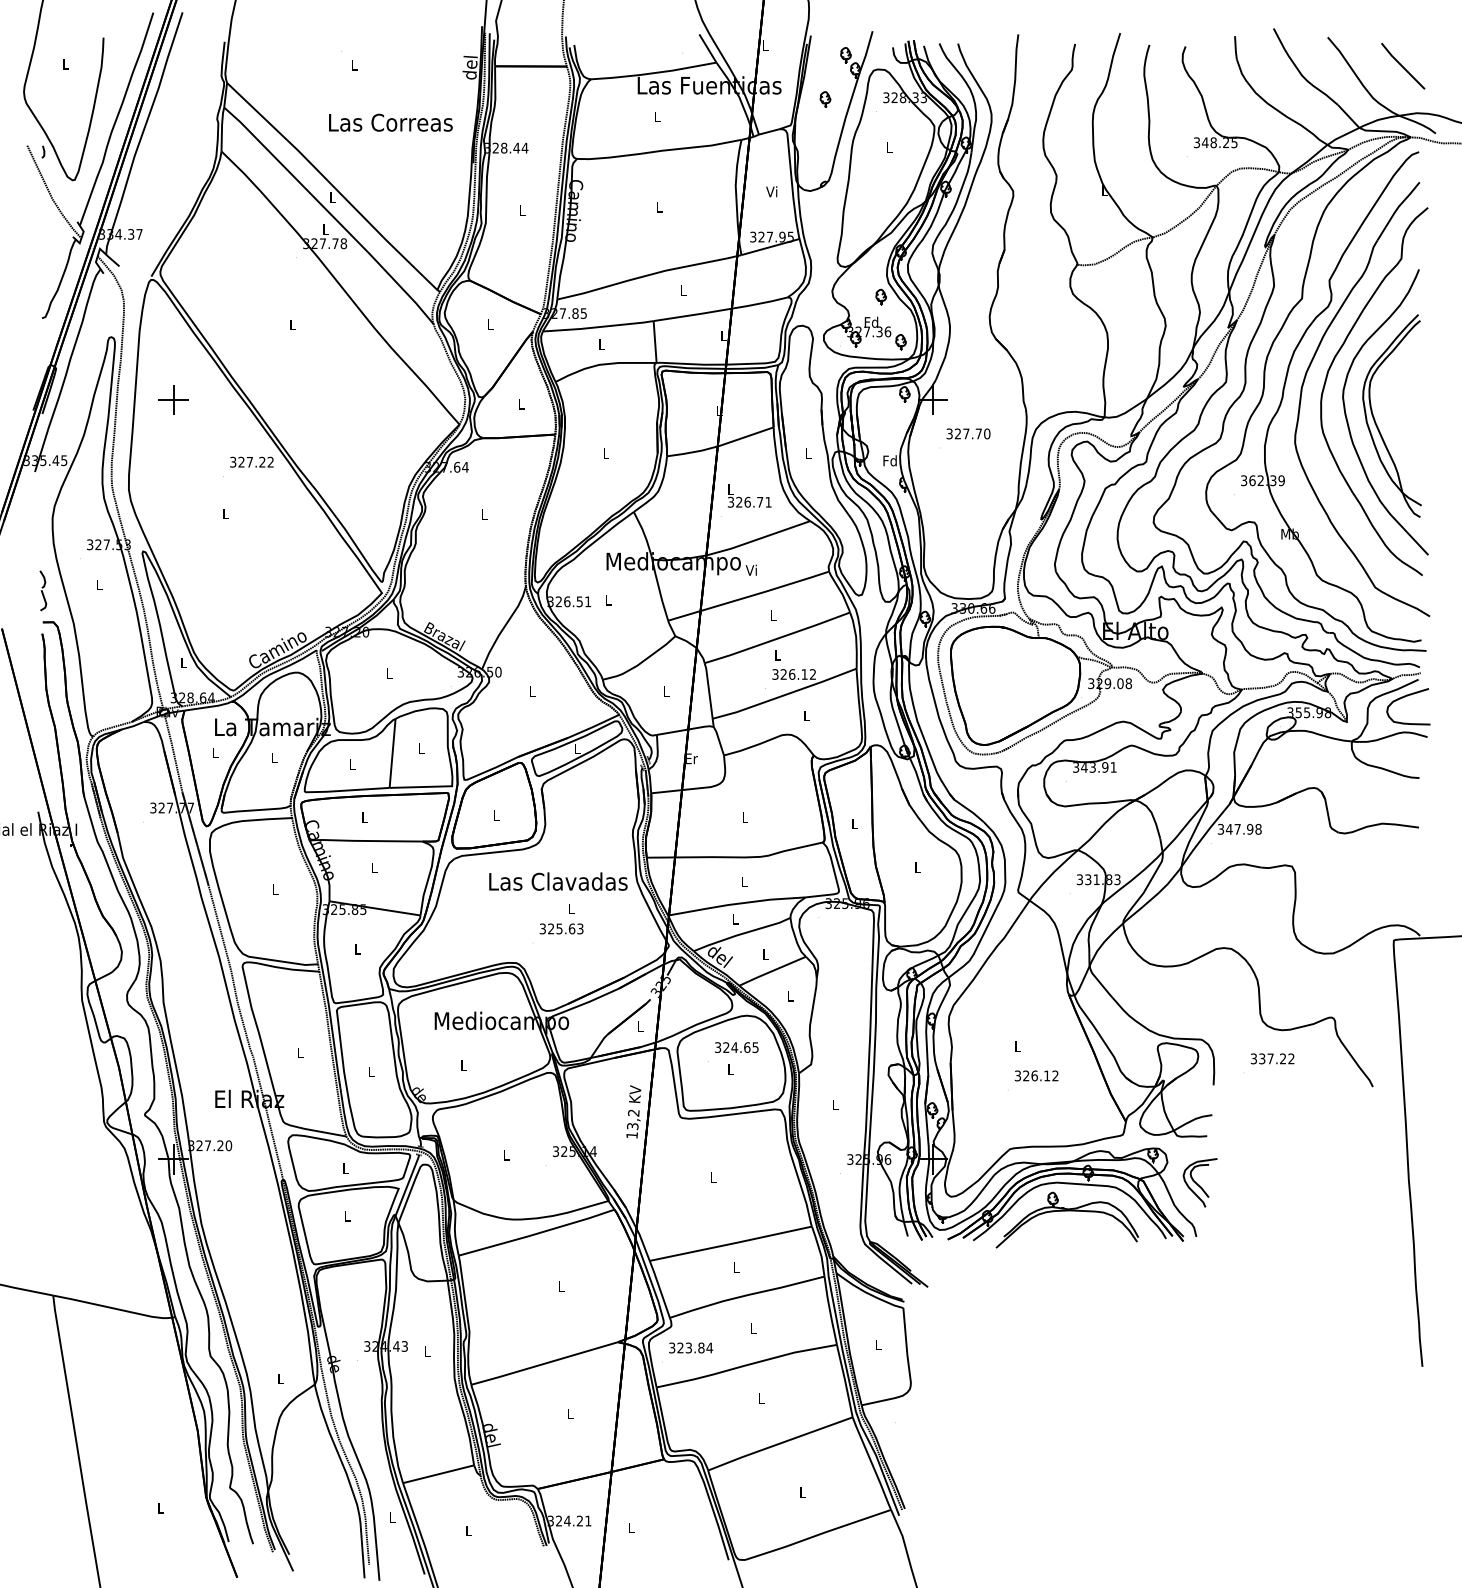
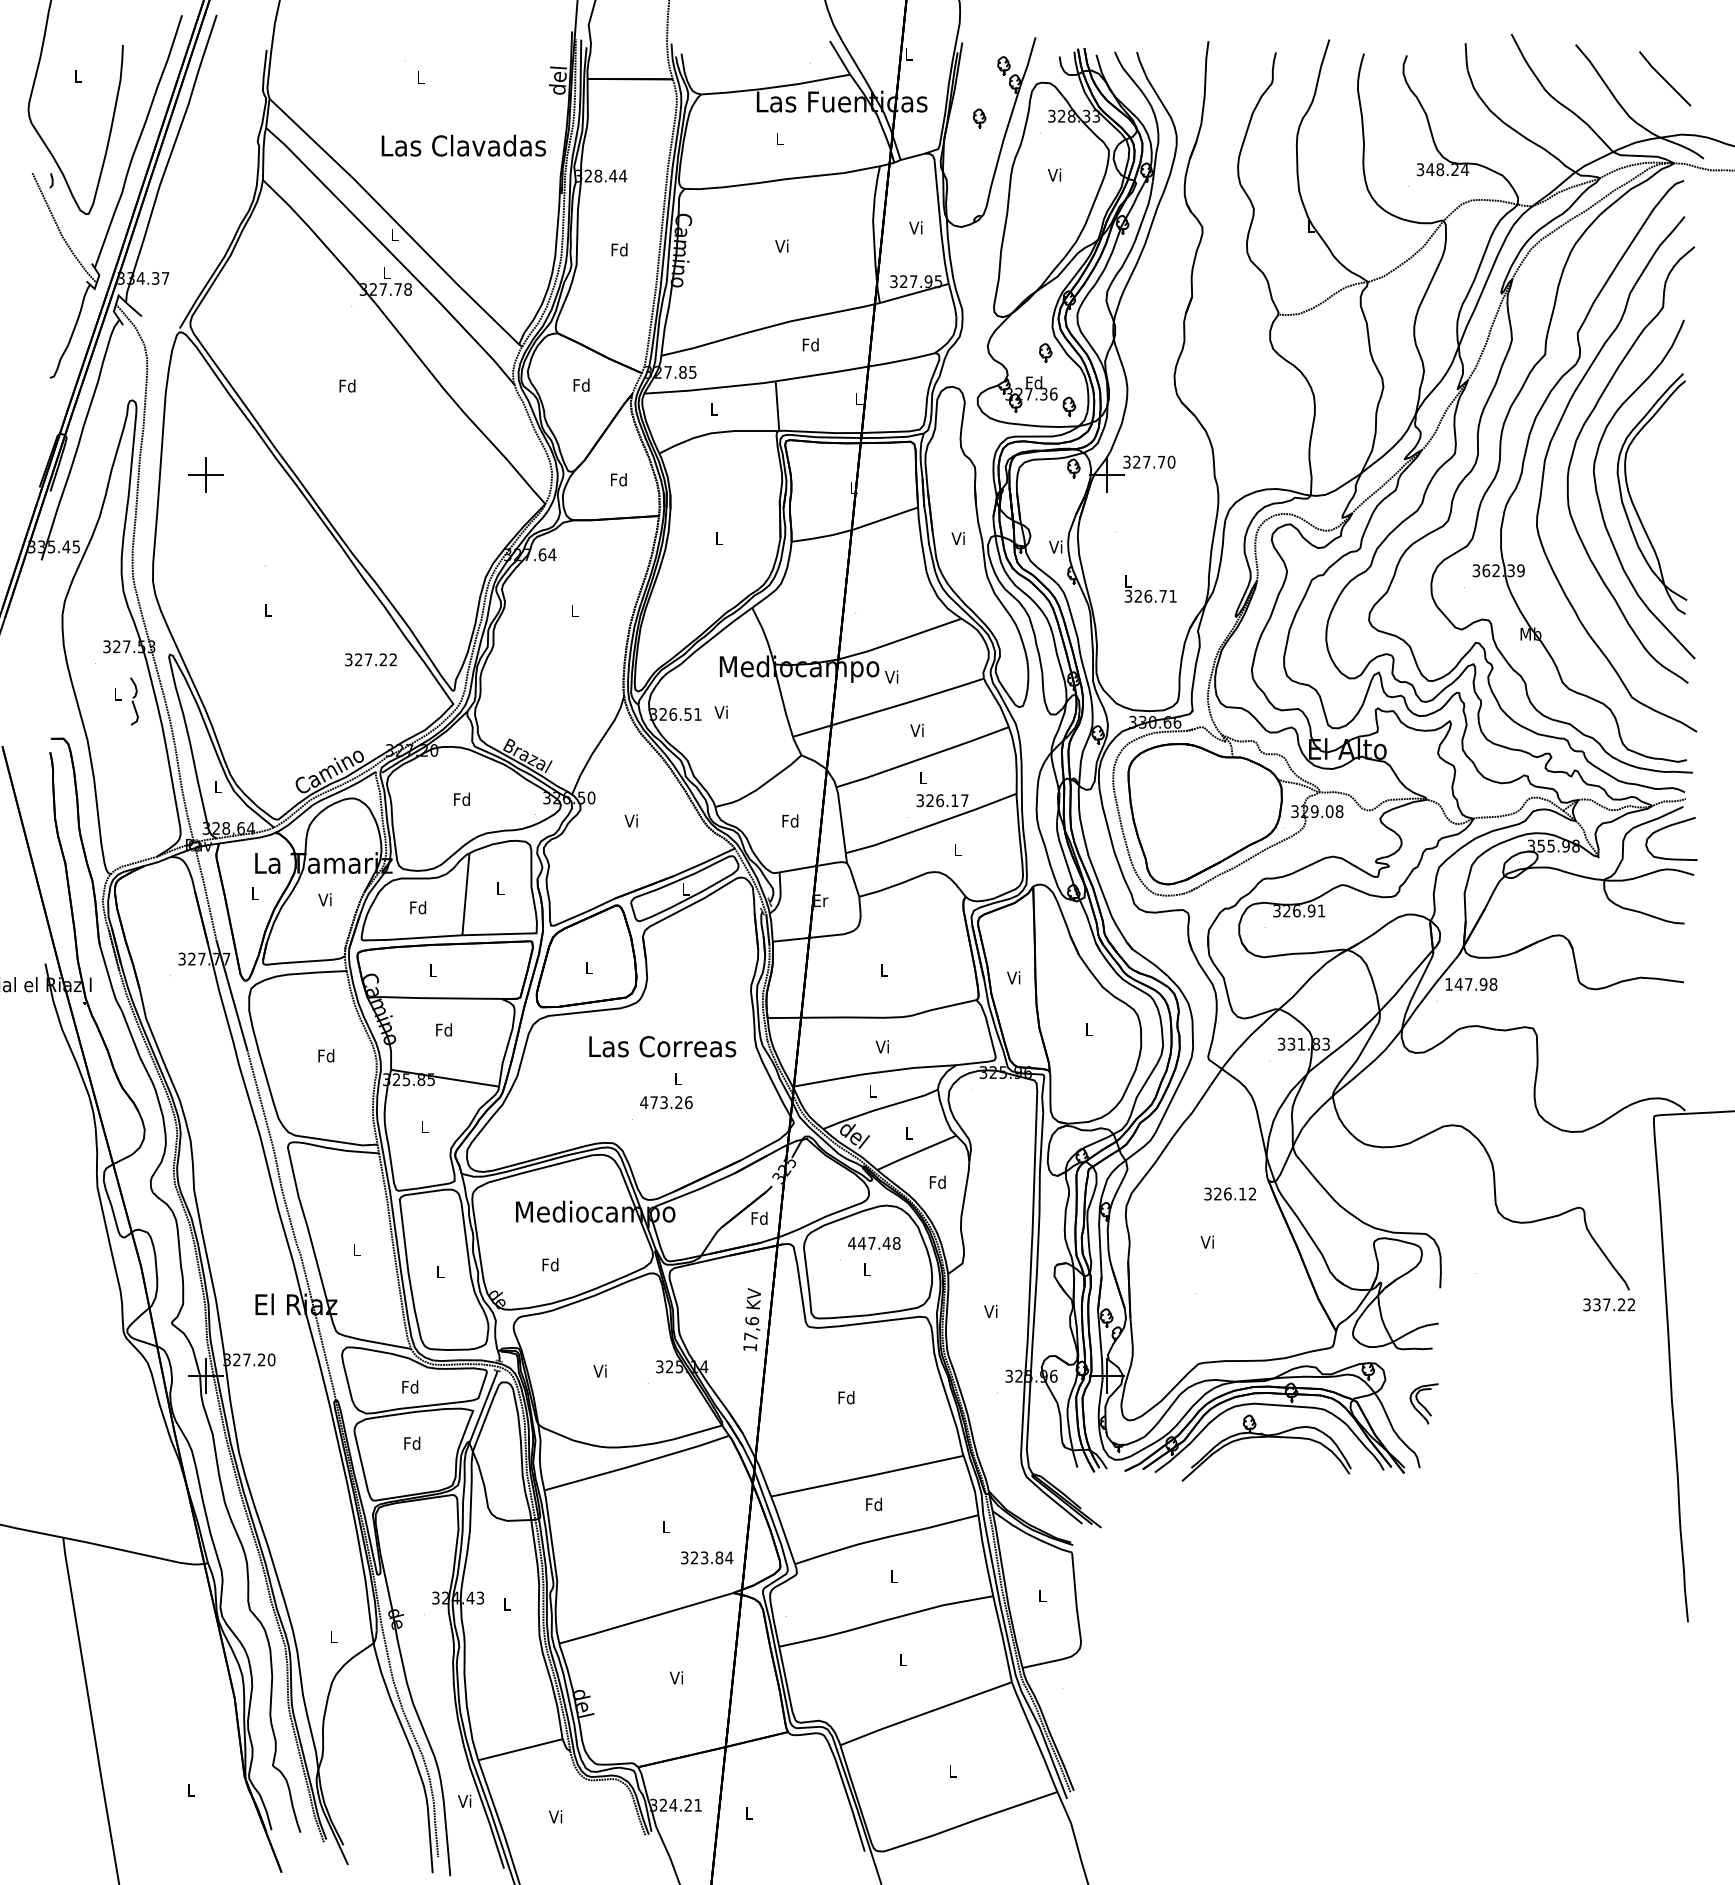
text: (390, 122) -> (463, 145), Las Correas -> Las Clavadas
text: (1234, 143) -> (1464, 170), 348.25 -> 348.24
text: (888, 146) -> (1054, 174), L -> Vi
text: (658, 206) -> (781, 245), L -> Vi
text: (522, 210) -> (619, 249), L -> Fd
text: (682, 290) -> (810, 344), L -> Fd
text: (489, 323) -> (581, 384), L -> Fd
text: (292, 324) -> (347, 385), L -> Fd
text: (521, 403) -> (618, 479), L -> Fd
text: (968, 433) -> (1149, 461), moved
text: (806, 453) -> (957, 538), L -> Vi
text: (890, 460) -> (1056, 546), Fd -> Vi
text: (251, 461) -> (370, 659), moved
text: (749, 495) -> (1150, 588), moved
part: (43, 590) -> (134, 701), moved
text: (607, 599) -> (720, 711), L -> Vi
text: (772, 614) -> (916, 729), L -> Vi
text: (388, 673) -> (461, 799), L -> Fd
text: (812, 674) -> (964, 800), 326.12 -> 326.17
text: (531, 691) -> (630, 820), L -> Vi
text: (666, 691) -> (790, 820), L -> Fd
text: (273, 757) -> (324, 899), L -> Vi
text: (352, 764) -> (418, 907), L -> Fd
text: (1088, 767) -> (1291, 911), 343.91 -> 326.91
text: (854, 823) -> (1013, 977), L -> Vi
text: (1220, 829) -> (1448, 984), 347.98 -> 147.98
text: (373, 867) -> (443, 1029), L -> Fd
text: (558, 881) -> (662, 1046), Las Clavadas -> Las Correas
text: (742, 881) -> (881, 1046), L -> Vi
text: (275, 889) -> (326, 1055), L -> Fd
text: (561, 928) -> (666, 1102), 325.63 -> 473.26
text: (789, 995) -> (937, 1181), L -> Fd
text: (639, 1025) -> (759, 1217), L -> Fd
text: (1016, 1045) -> (1206, 1241), L -> Vi
text: (736, 1047) -> (874, 1243), 324.65 -> 447.48
text: (1272, 1058) -> (1608, 1304), moved
text: (463, 1065) -> (550, 1264), L -> Fd
text: (1036, 1075) -> (1229, 1193), moved
text: (834, 1104) -> (990, 1310), L -> Vi
text: (633, 1120) -> (751, 1329), 13,2 -> 17,6
text: (505, 1154) -> (599, 1370), L -> Vi
text: (345, 1168) -> (410, 1386), L -> Fd
text: (713, 1177) -> (846, 1397), L -> Fd
part: (1199, 1182) -> (1423, 1403), size x0.7
text: (347, 1215) -> (412, 1442), L -> Fd
text: (736, 1266) -> (873, 1503), L -> Fd
text: (691, 1347) -> (707, 1557), moved
text: (569, 1413) -> (675, 1677), L -> Vi
text: (391, 1517) -> (464, 1800), L -> Vi
text: (468, 1530) -> (555, 1816), L -> Vi

